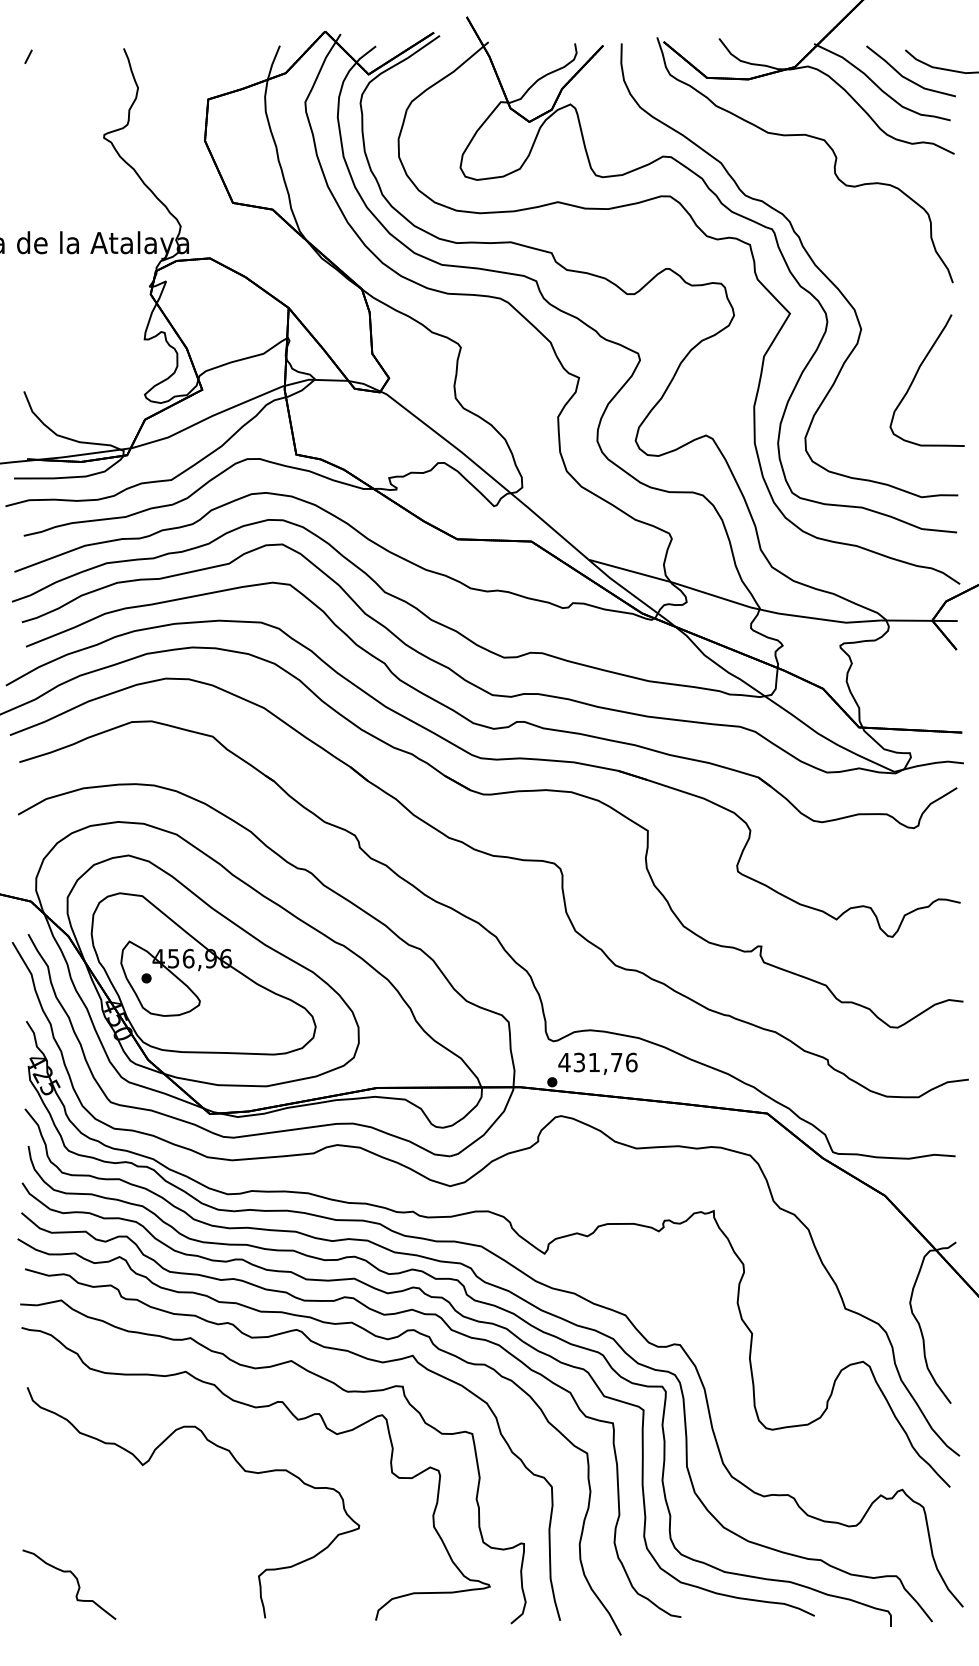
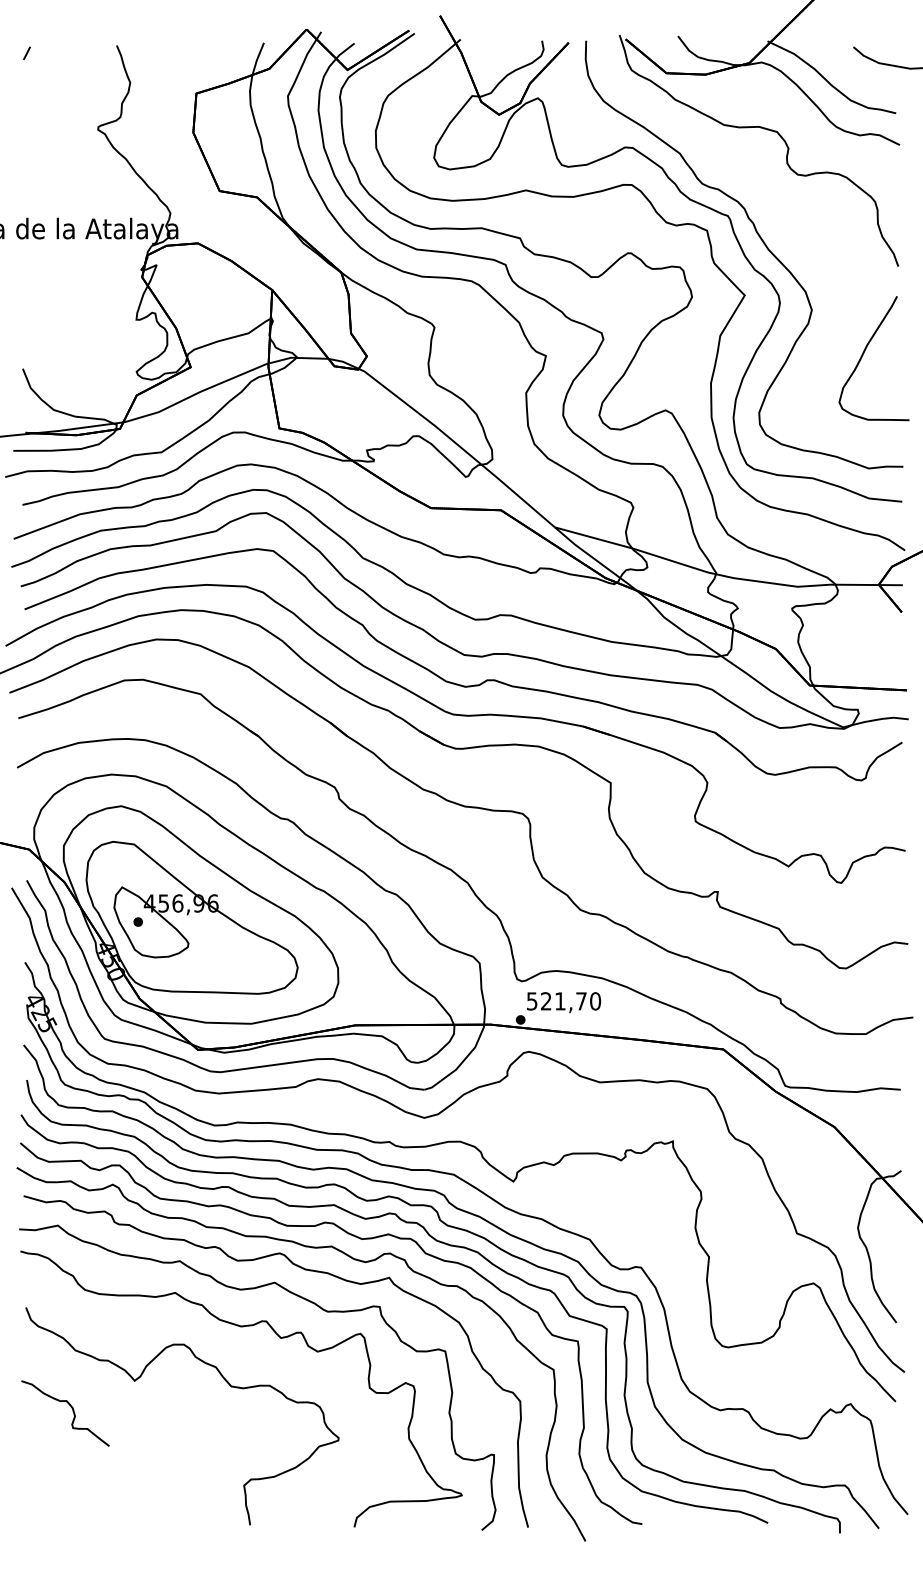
part: (906, 77) -> (854, 72), removed
text: (597, 1062) -> (563, 1001), 431,76 -> 521,70
part: (76, 1582) -> (72, 1411), moved

